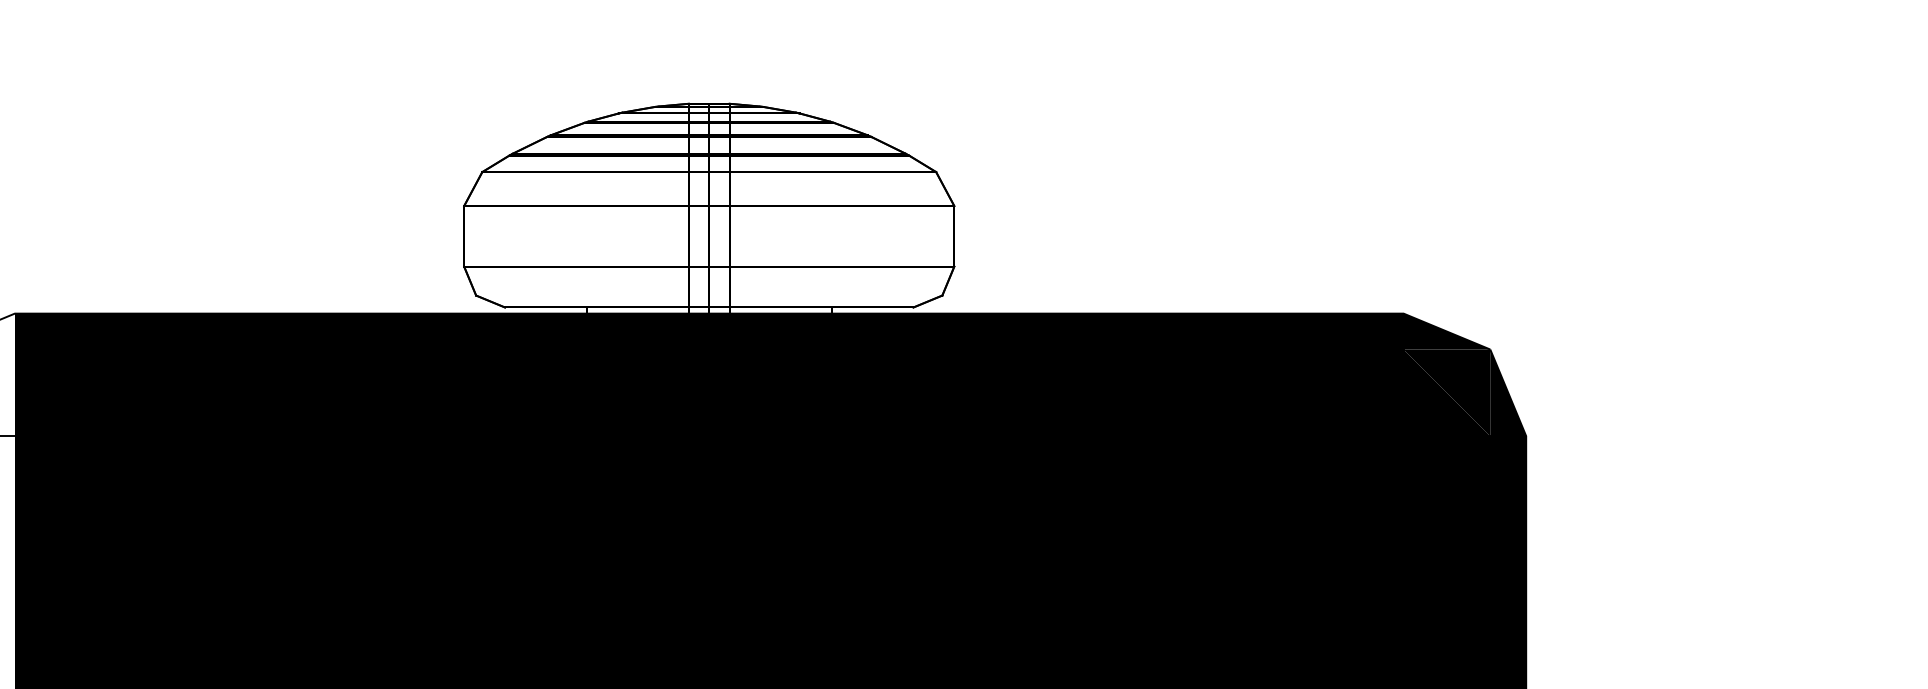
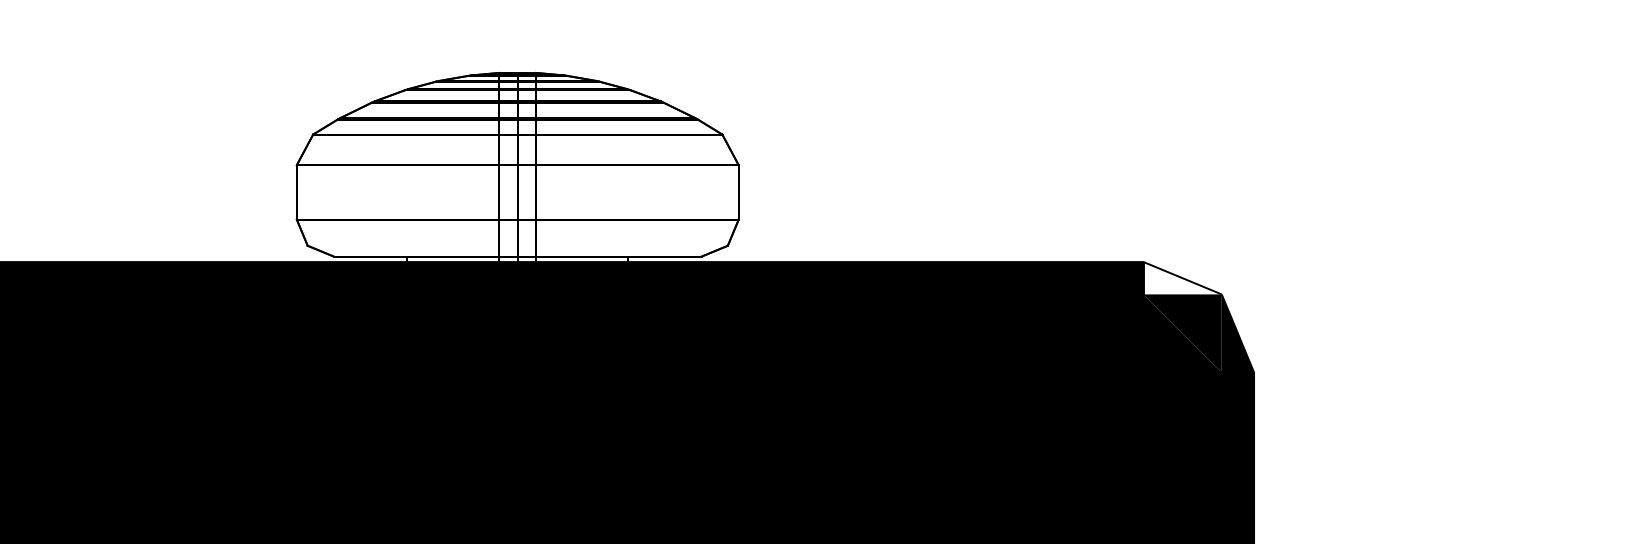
fill: (1446, 331) -> (1182, 278), removed

